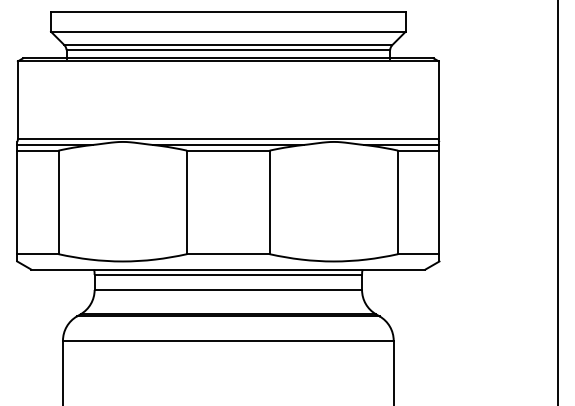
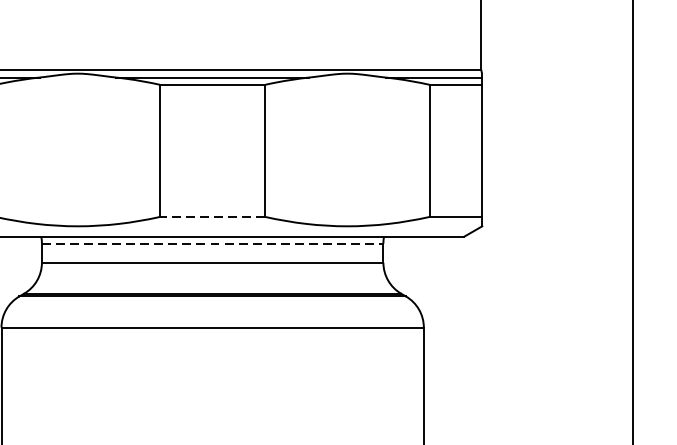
line: (227, 254) -> (211, 217), solid -> dashed
line: (228, 275) -> (212, 244), solid -> dashed

